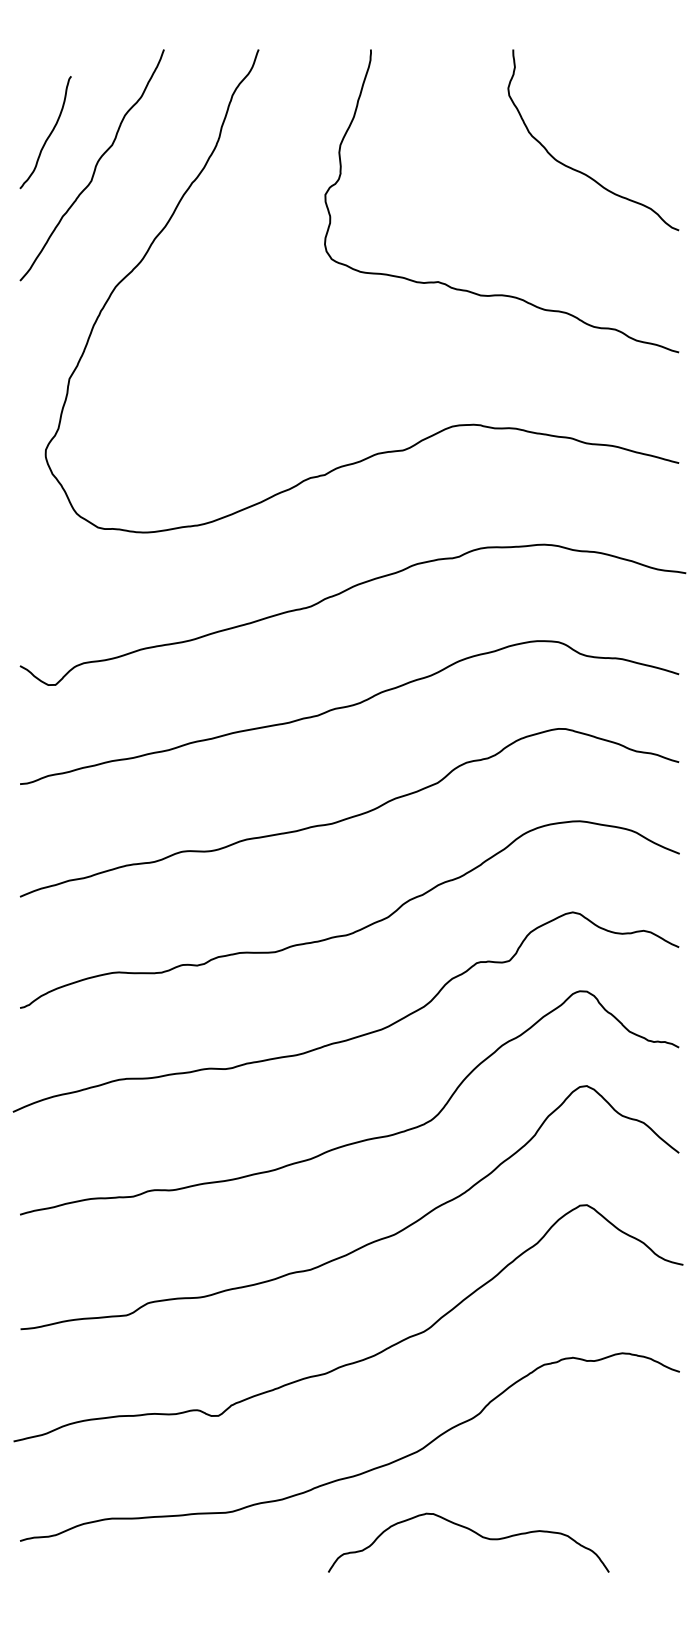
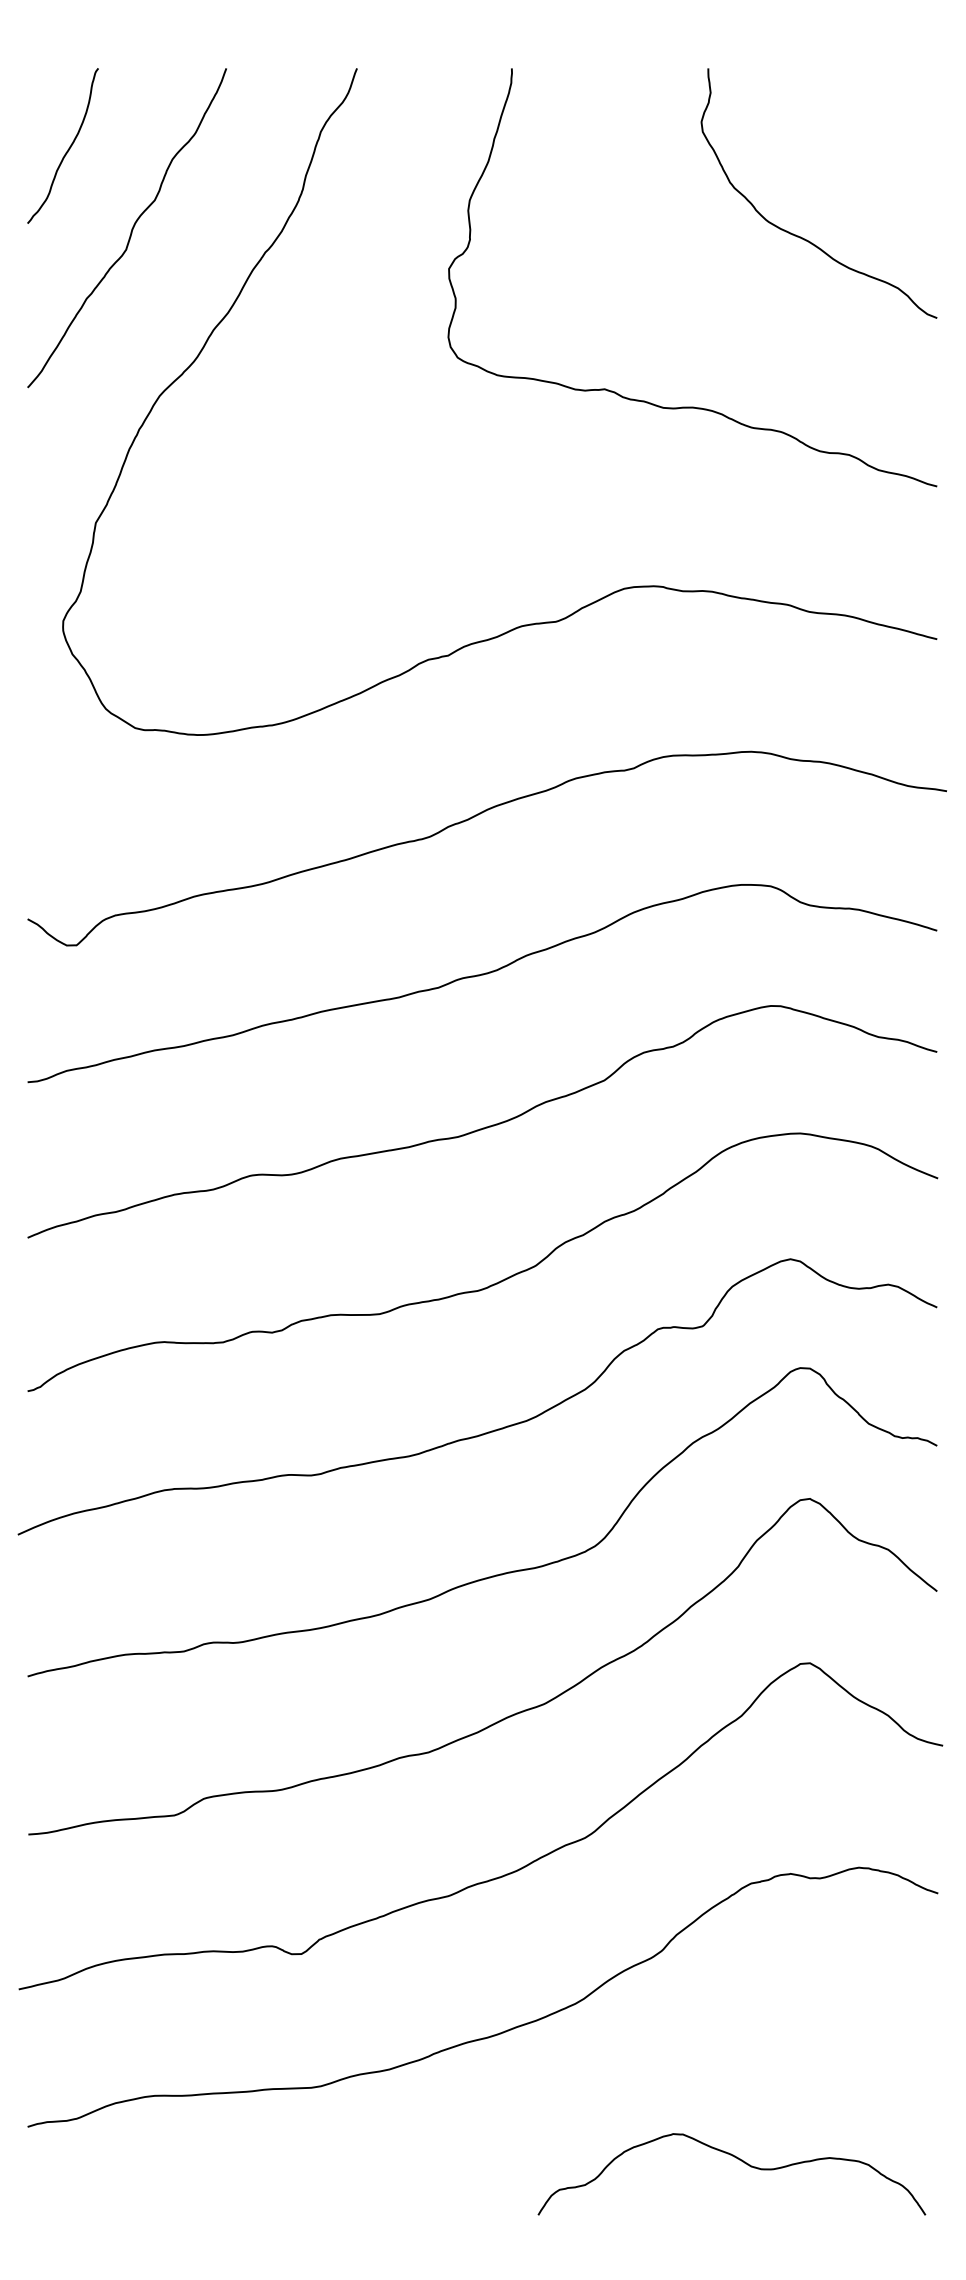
curve: (48, 135) -> (67, 149), moved
curve: (474, 1532) -> (739, 2160), moved

